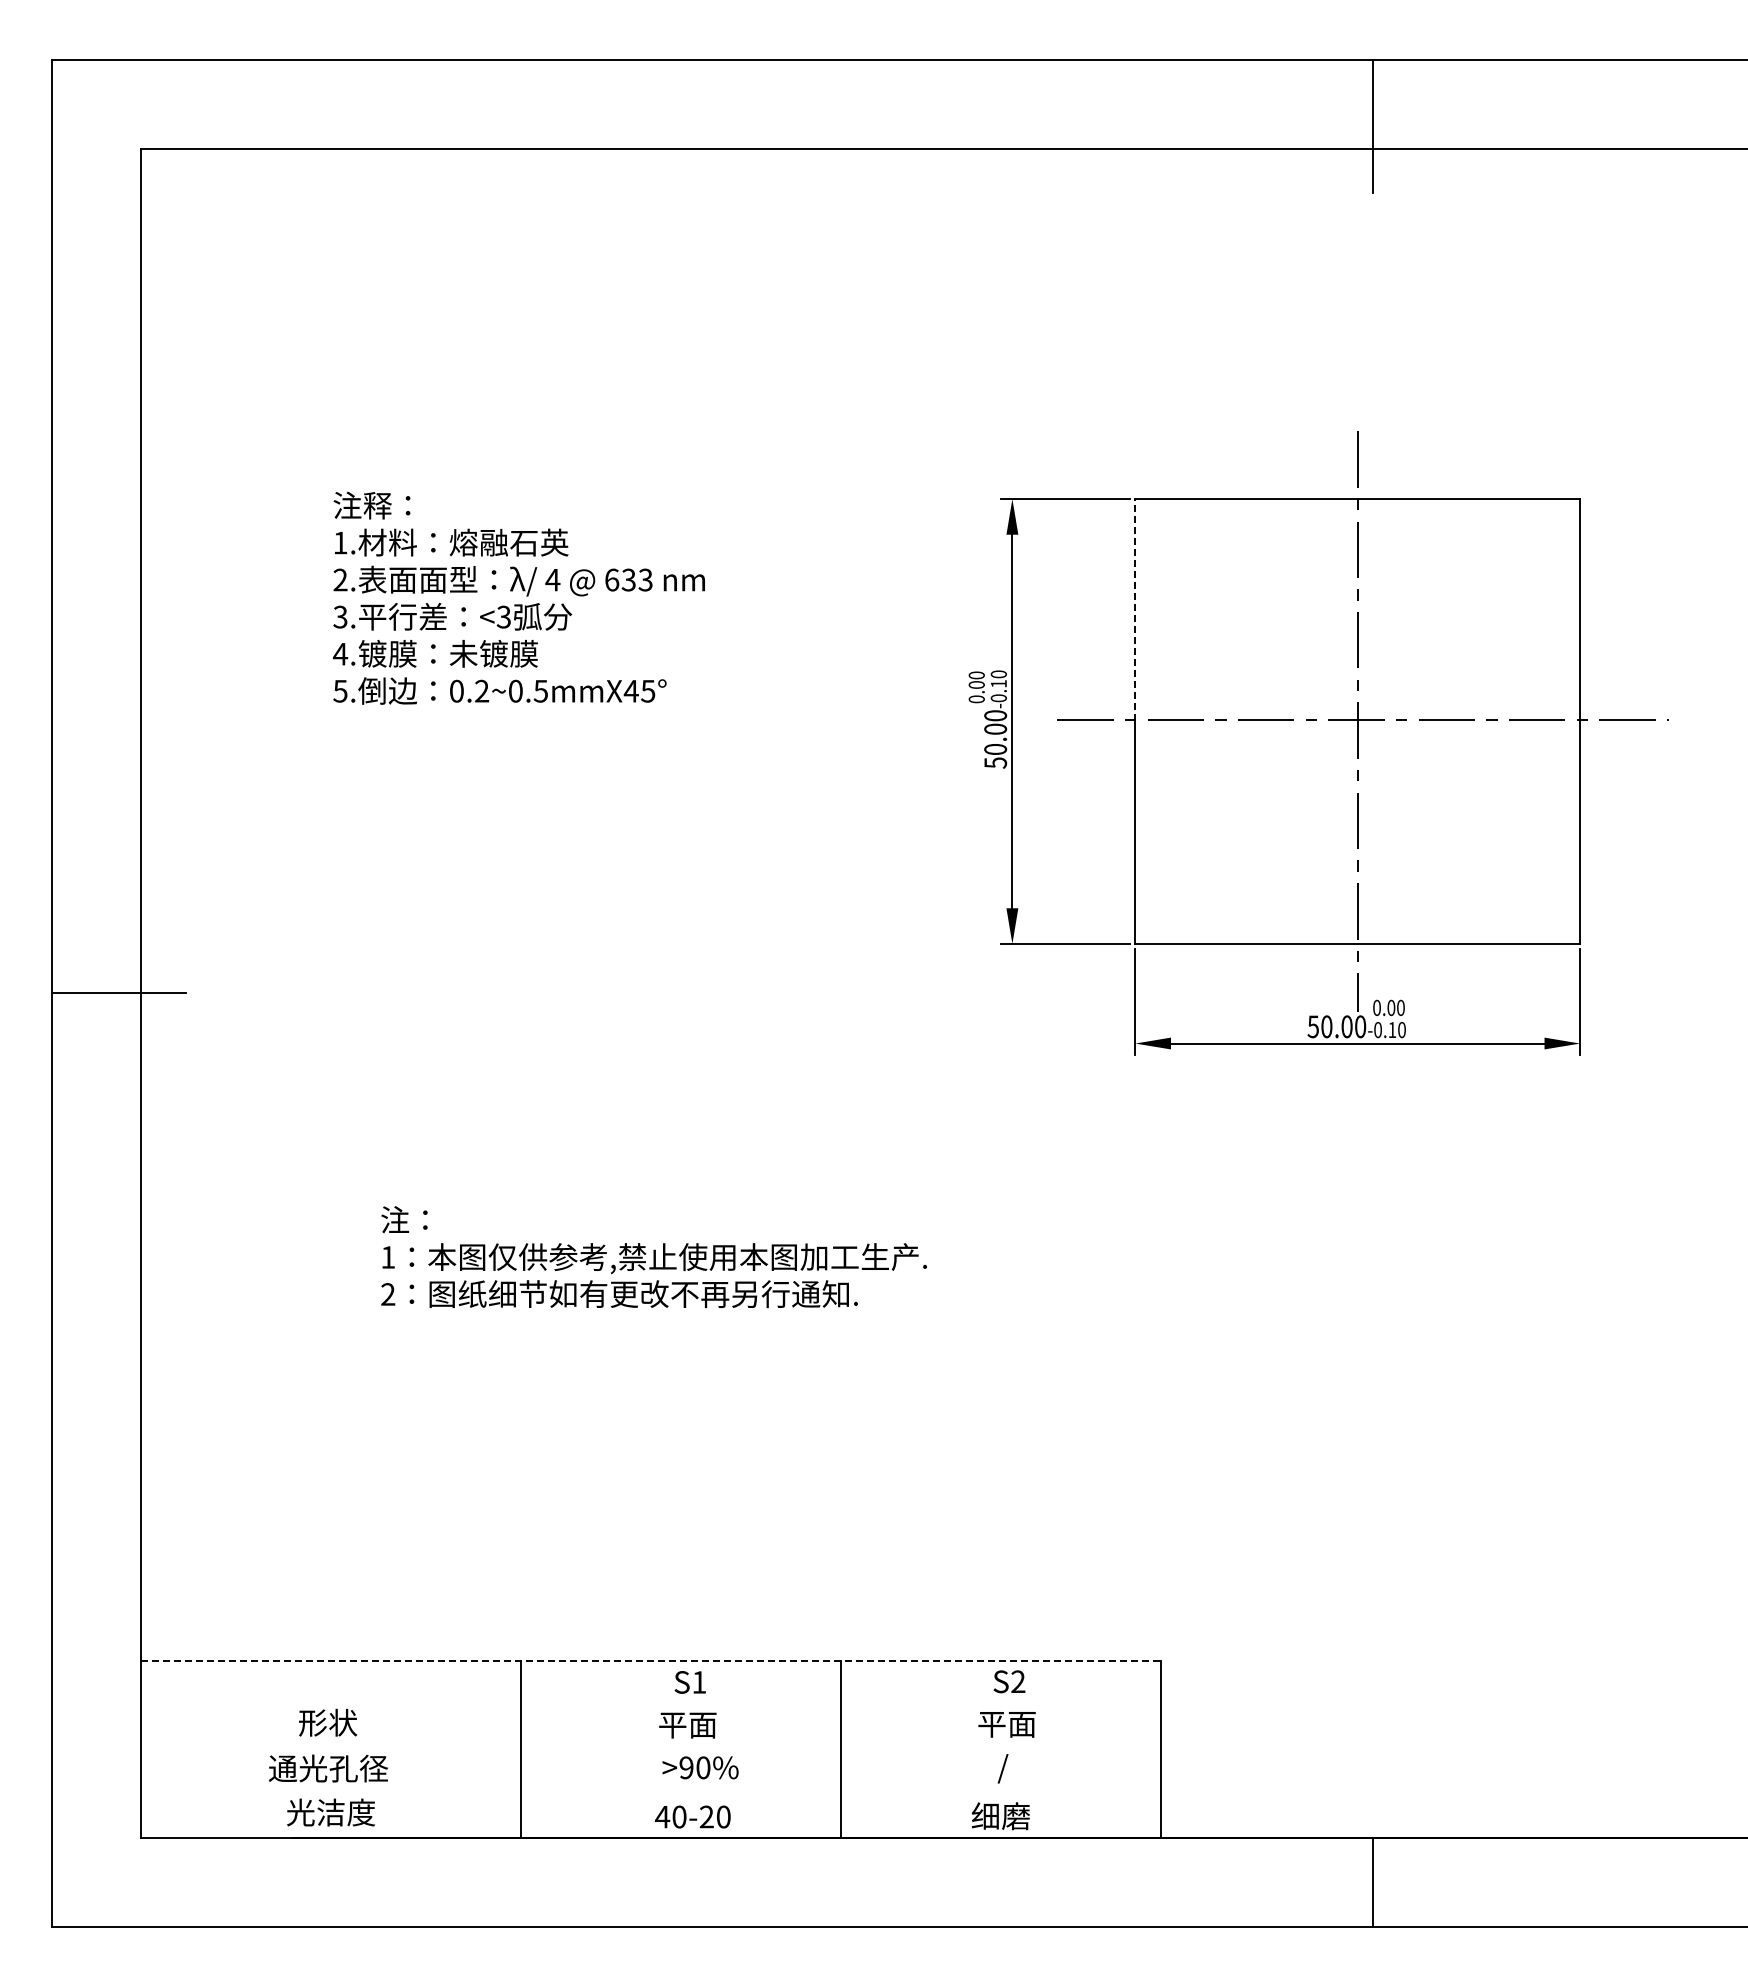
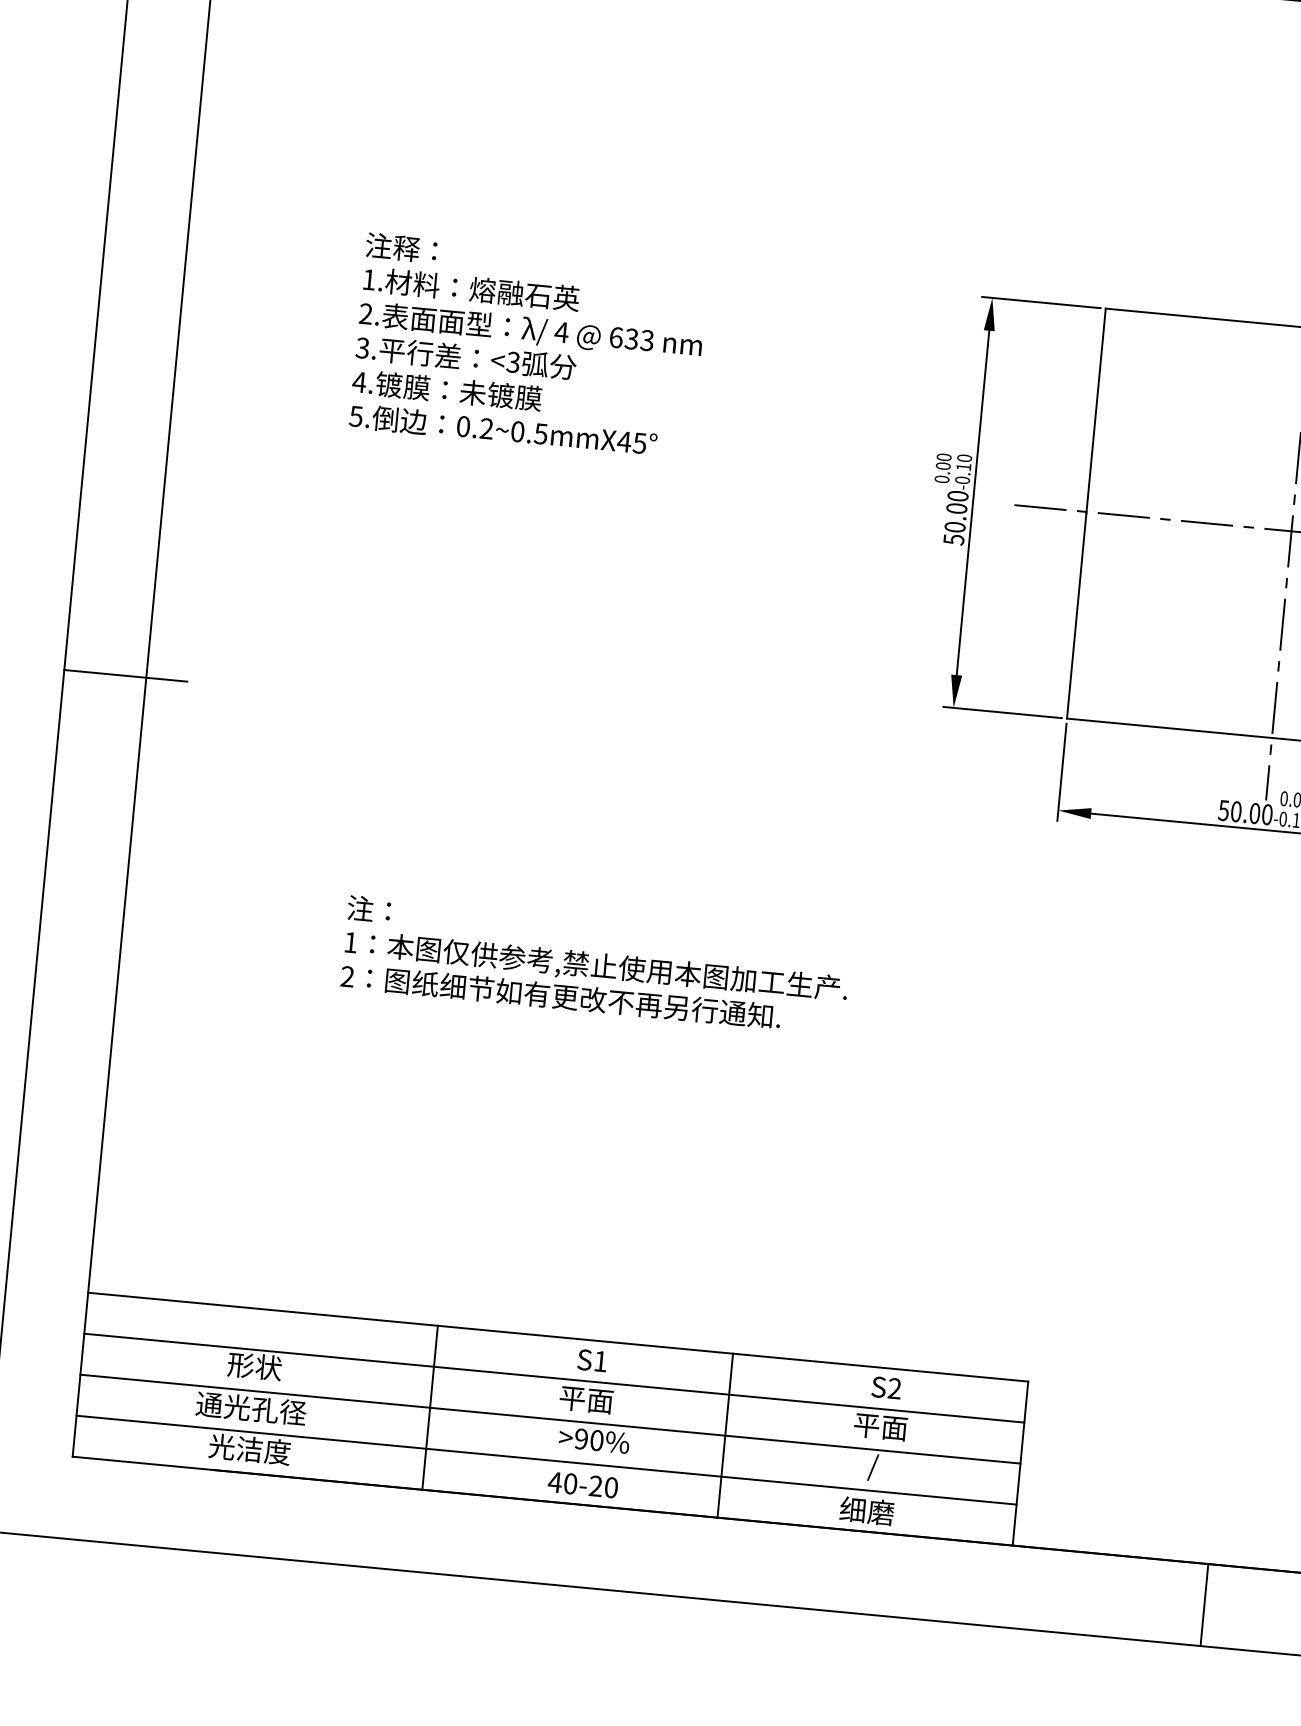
line: (1135, 609) -> (1096, 410), dashed -> solid
line: (651, 1660) -> (558, 1337), dashed -> solid
line: (651, 1705) -> (554, 1378), added
line: (651, 1749) -> (550, 1419), added
line: (651, 1793) -> (546, 1459), added

